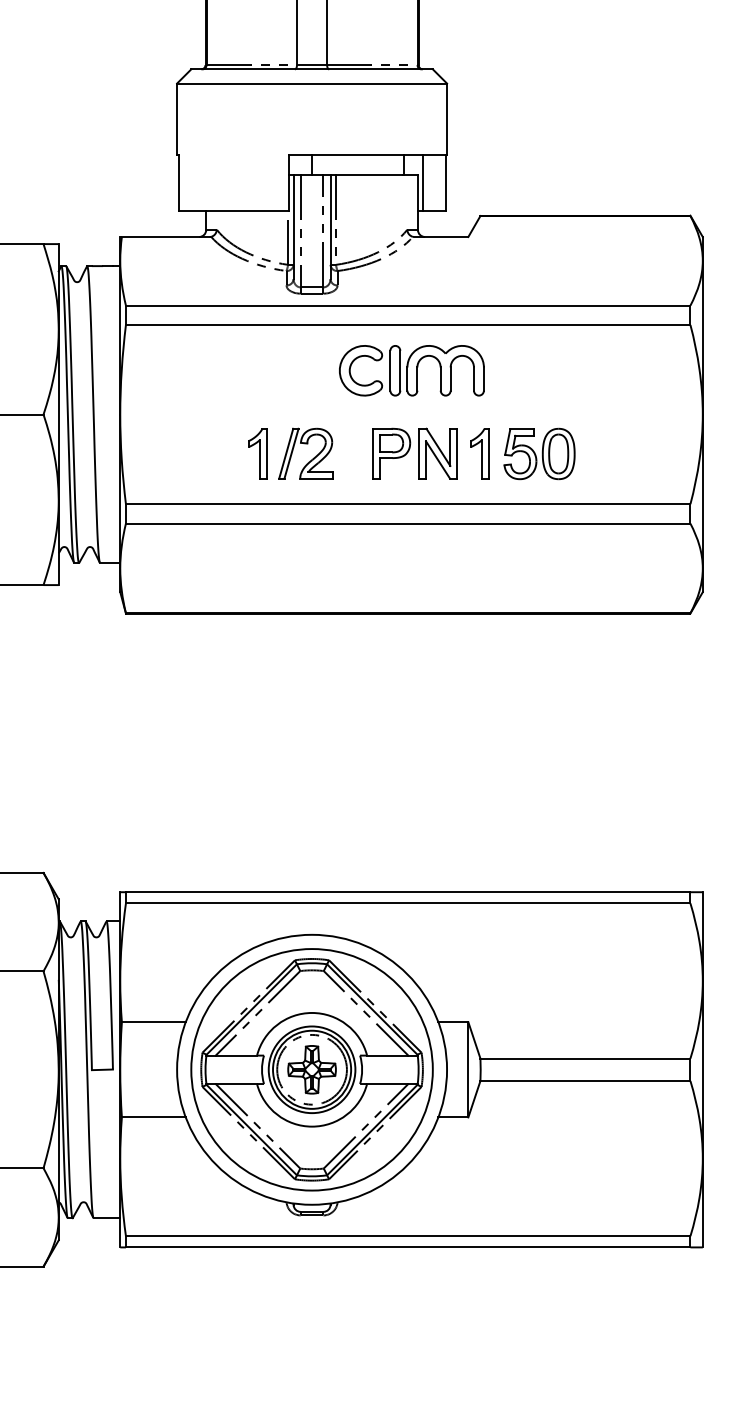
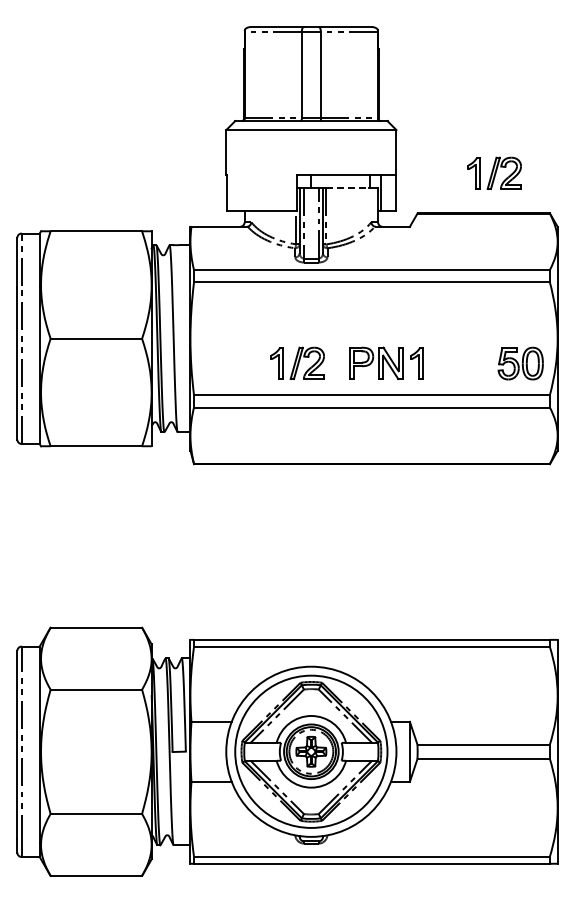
part: (602, 150) -> (494, 172), added
line: (370, 174) -> (348, 187), solid -> dashed
part: (412, 369) -> (374, 310), removed
part: (539, 453) -> (520, 363), moved

